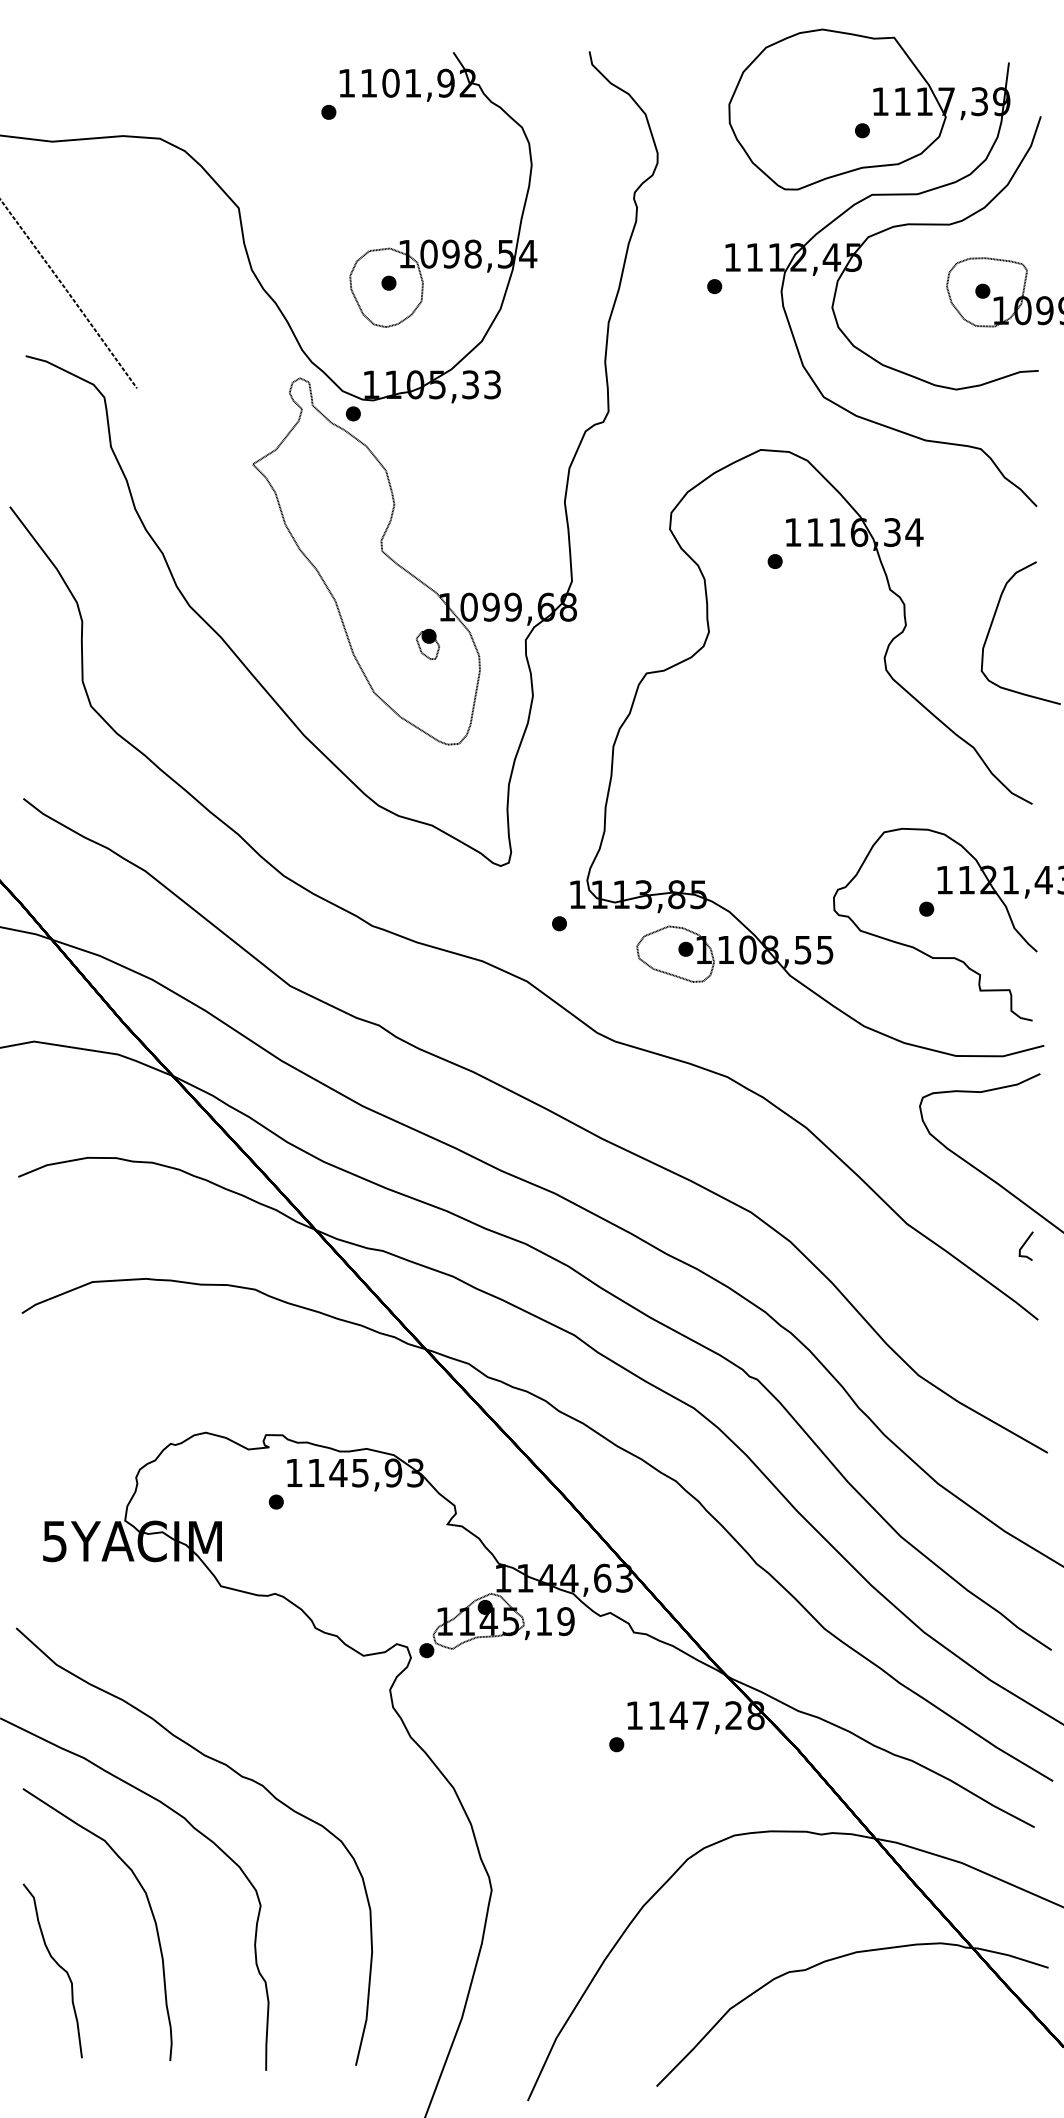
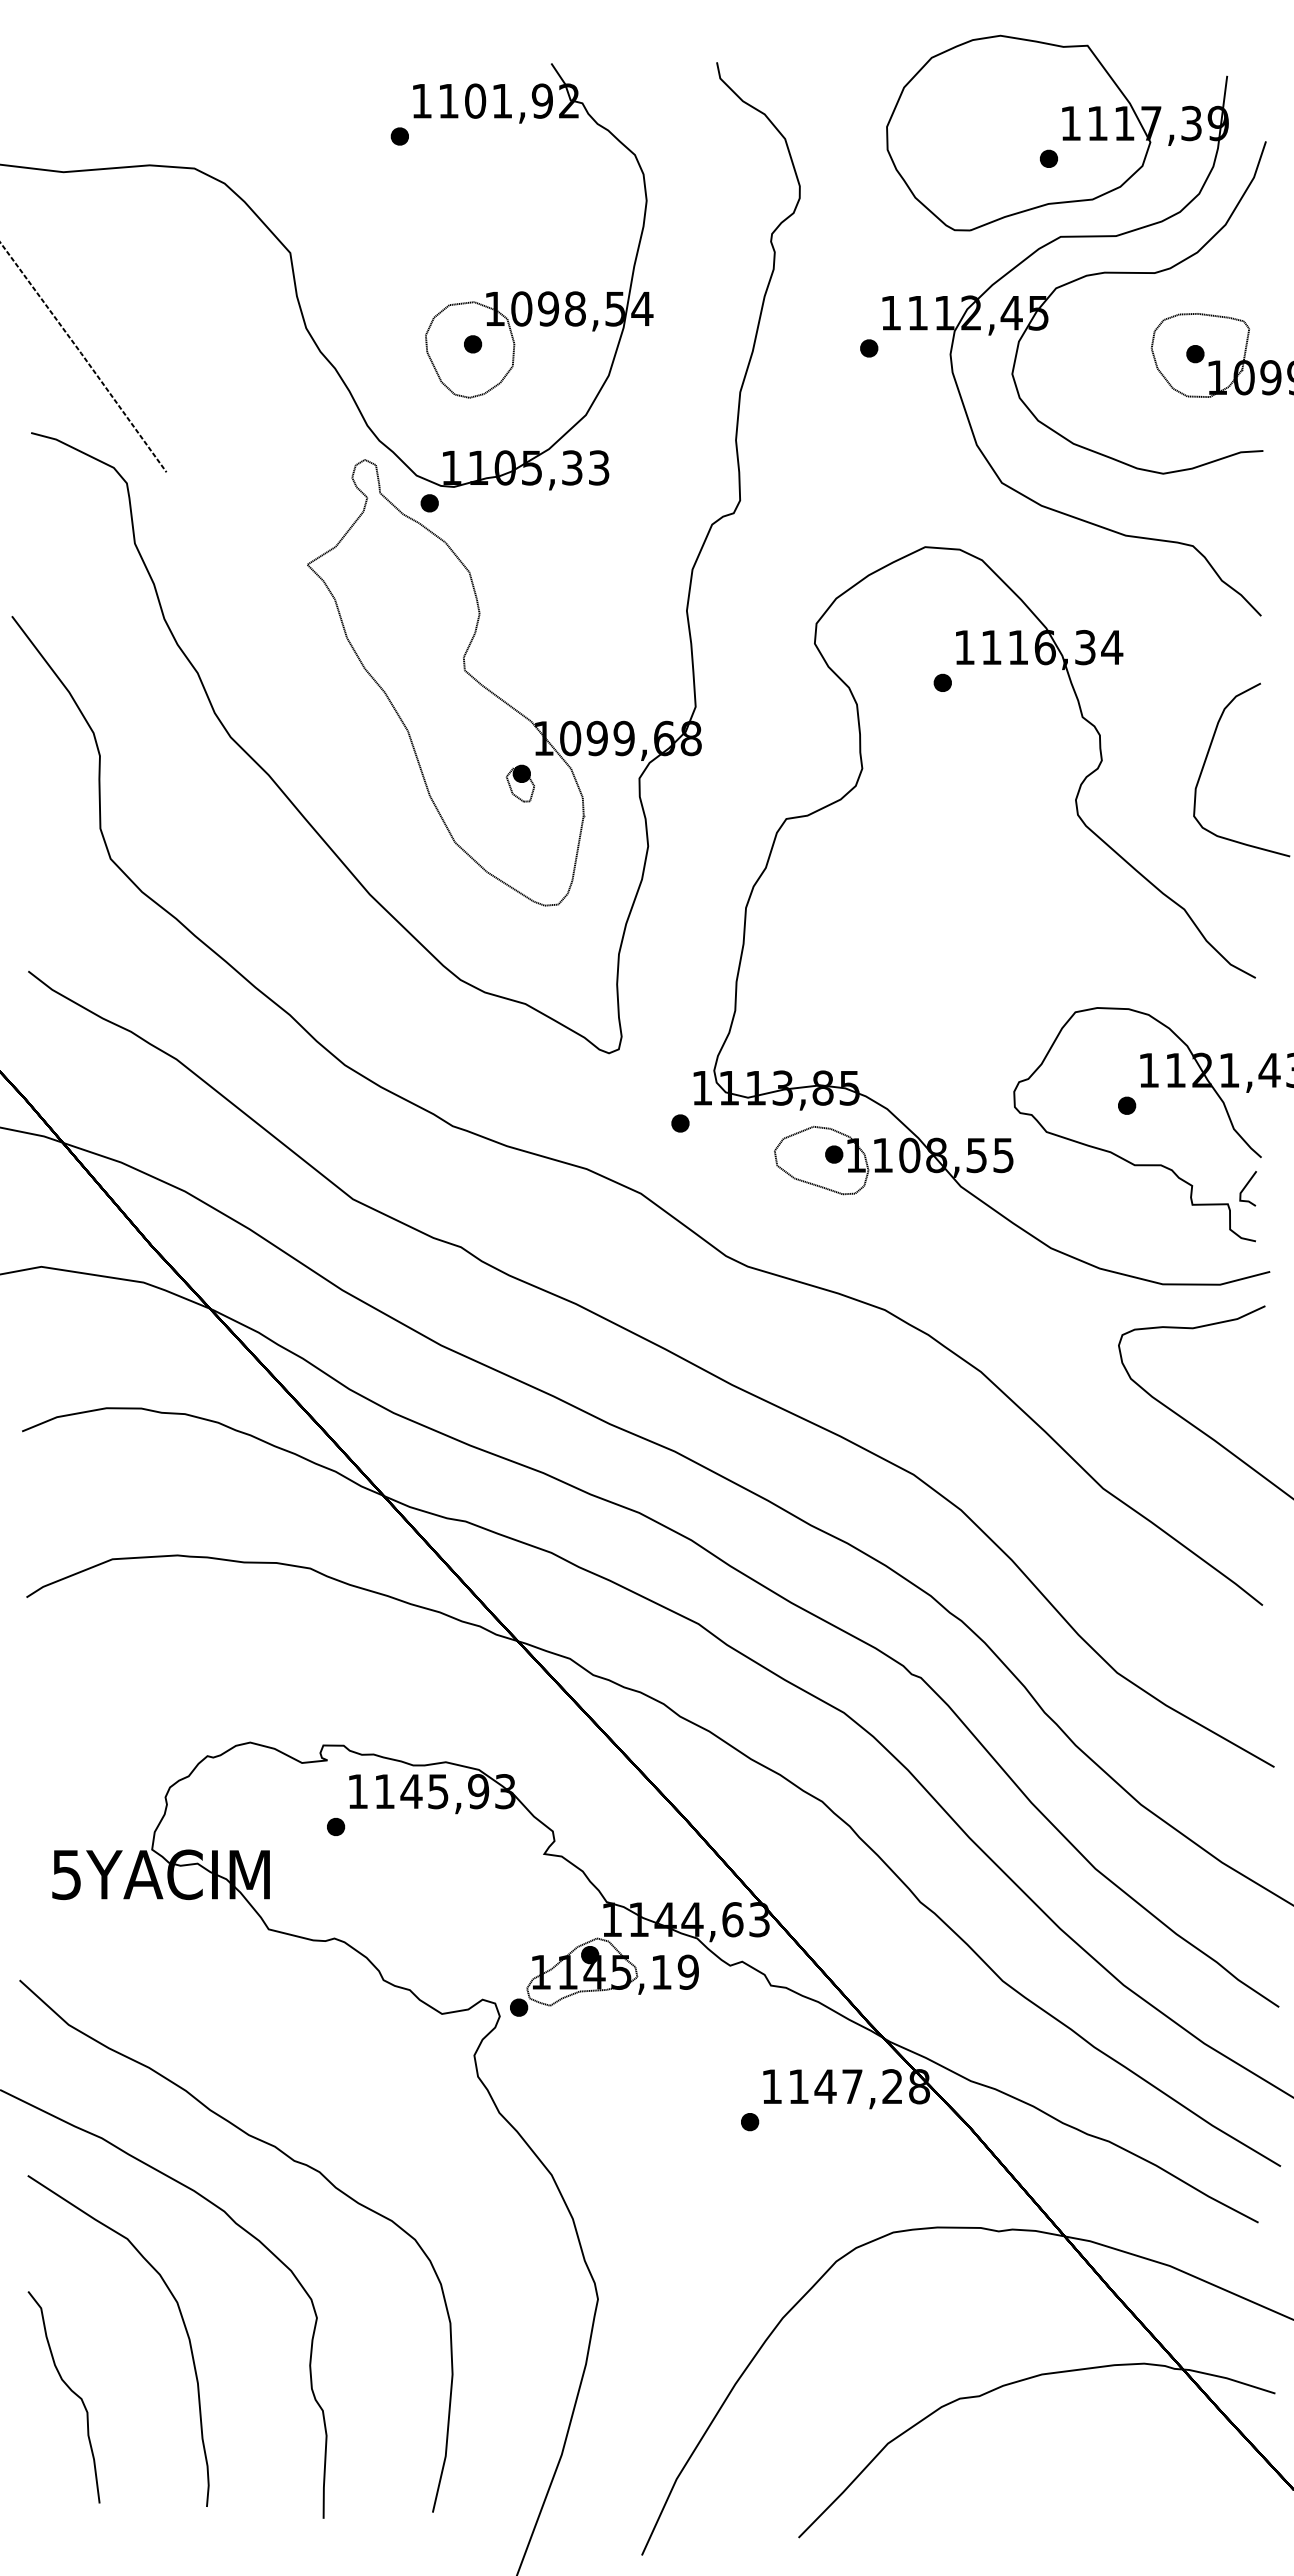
line: (1024, 1246) -> (1245, 1188), moved

